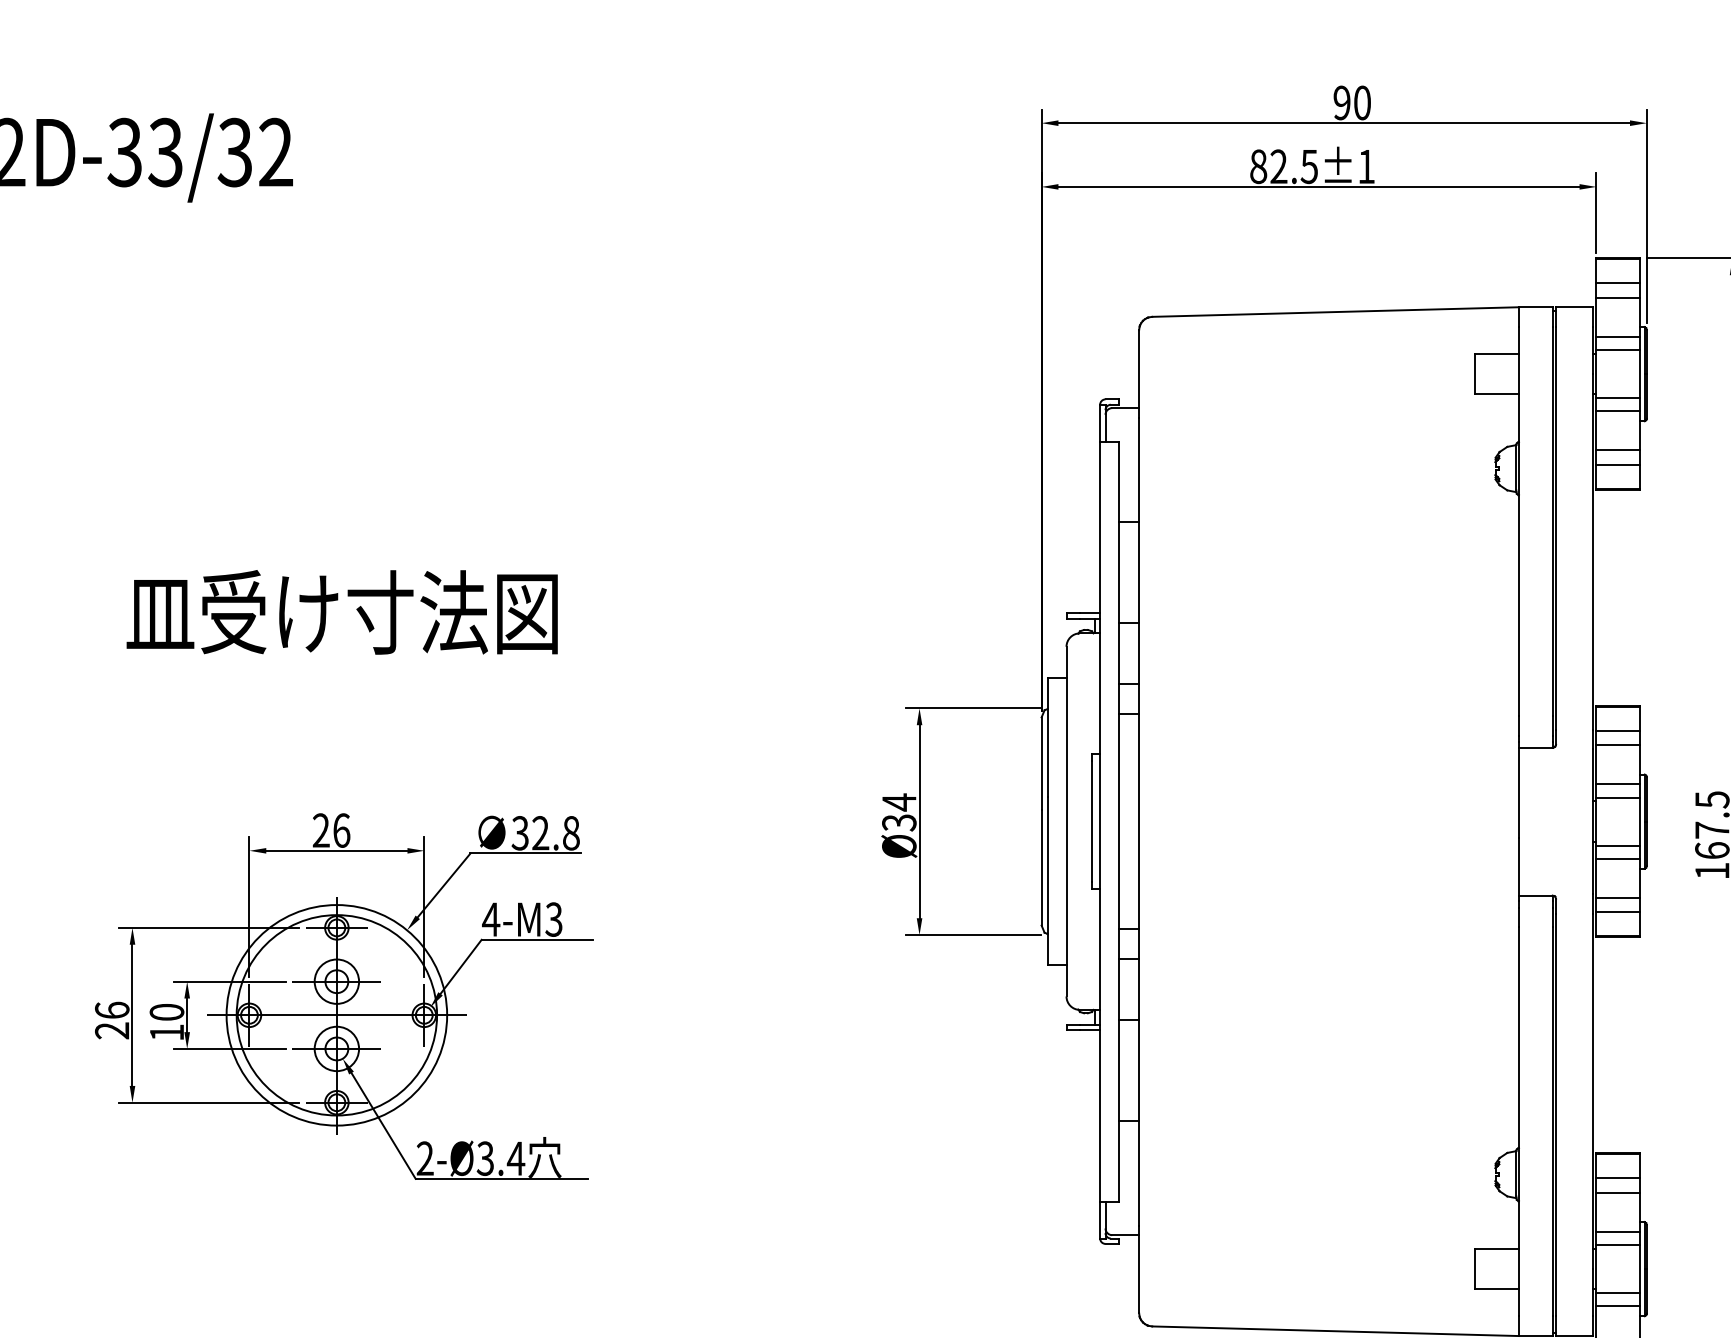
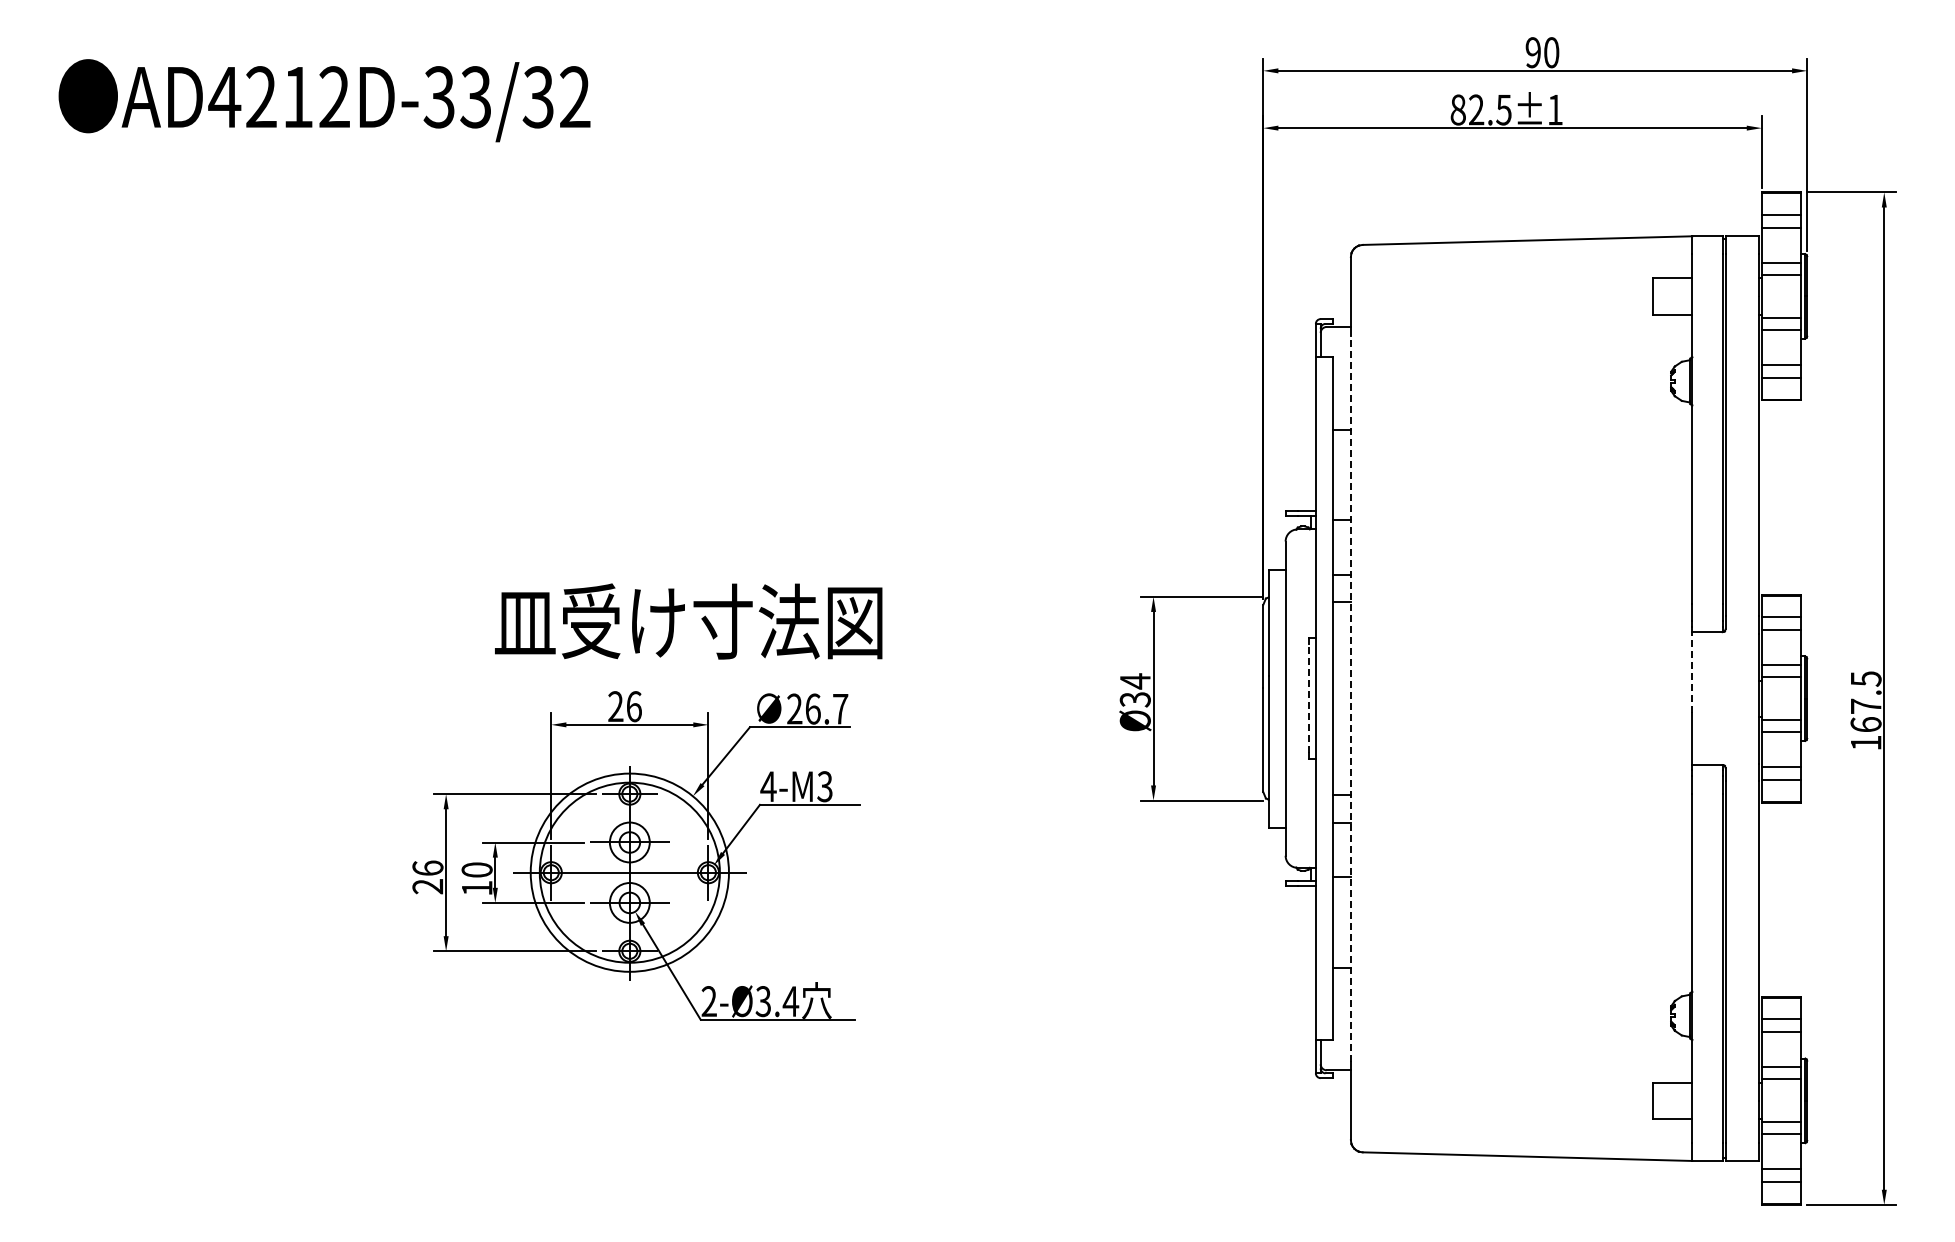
text: (342, 612) -> (688, 621), moved
line: (1519, 792) -> (1692, 672), solid -> dashed
line: (1091, 821) -> (1308, 698), solid -> dashed
line: (1138, 821) -> (1350, 698), solid -> dashed
text: (545, 832) -> (817, 708), 32.8 -> 26.7

